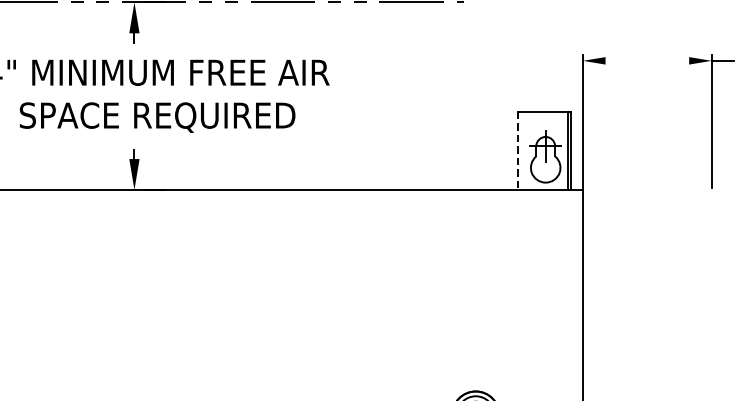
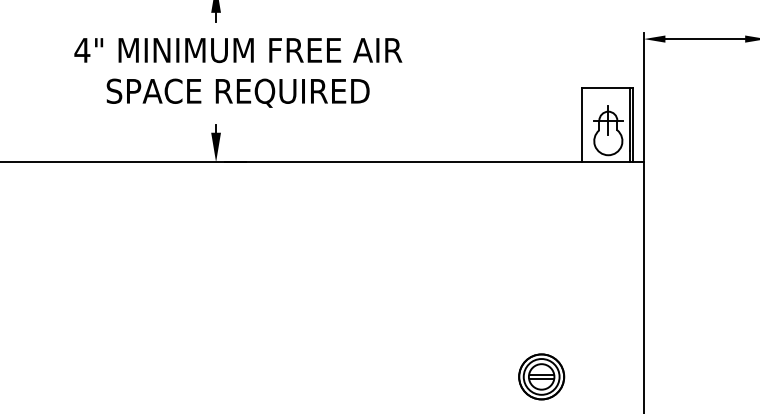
line: (647, 61) -> (705, 39), added
line: (517, 151) -> (581, 125), dashed -> solid

